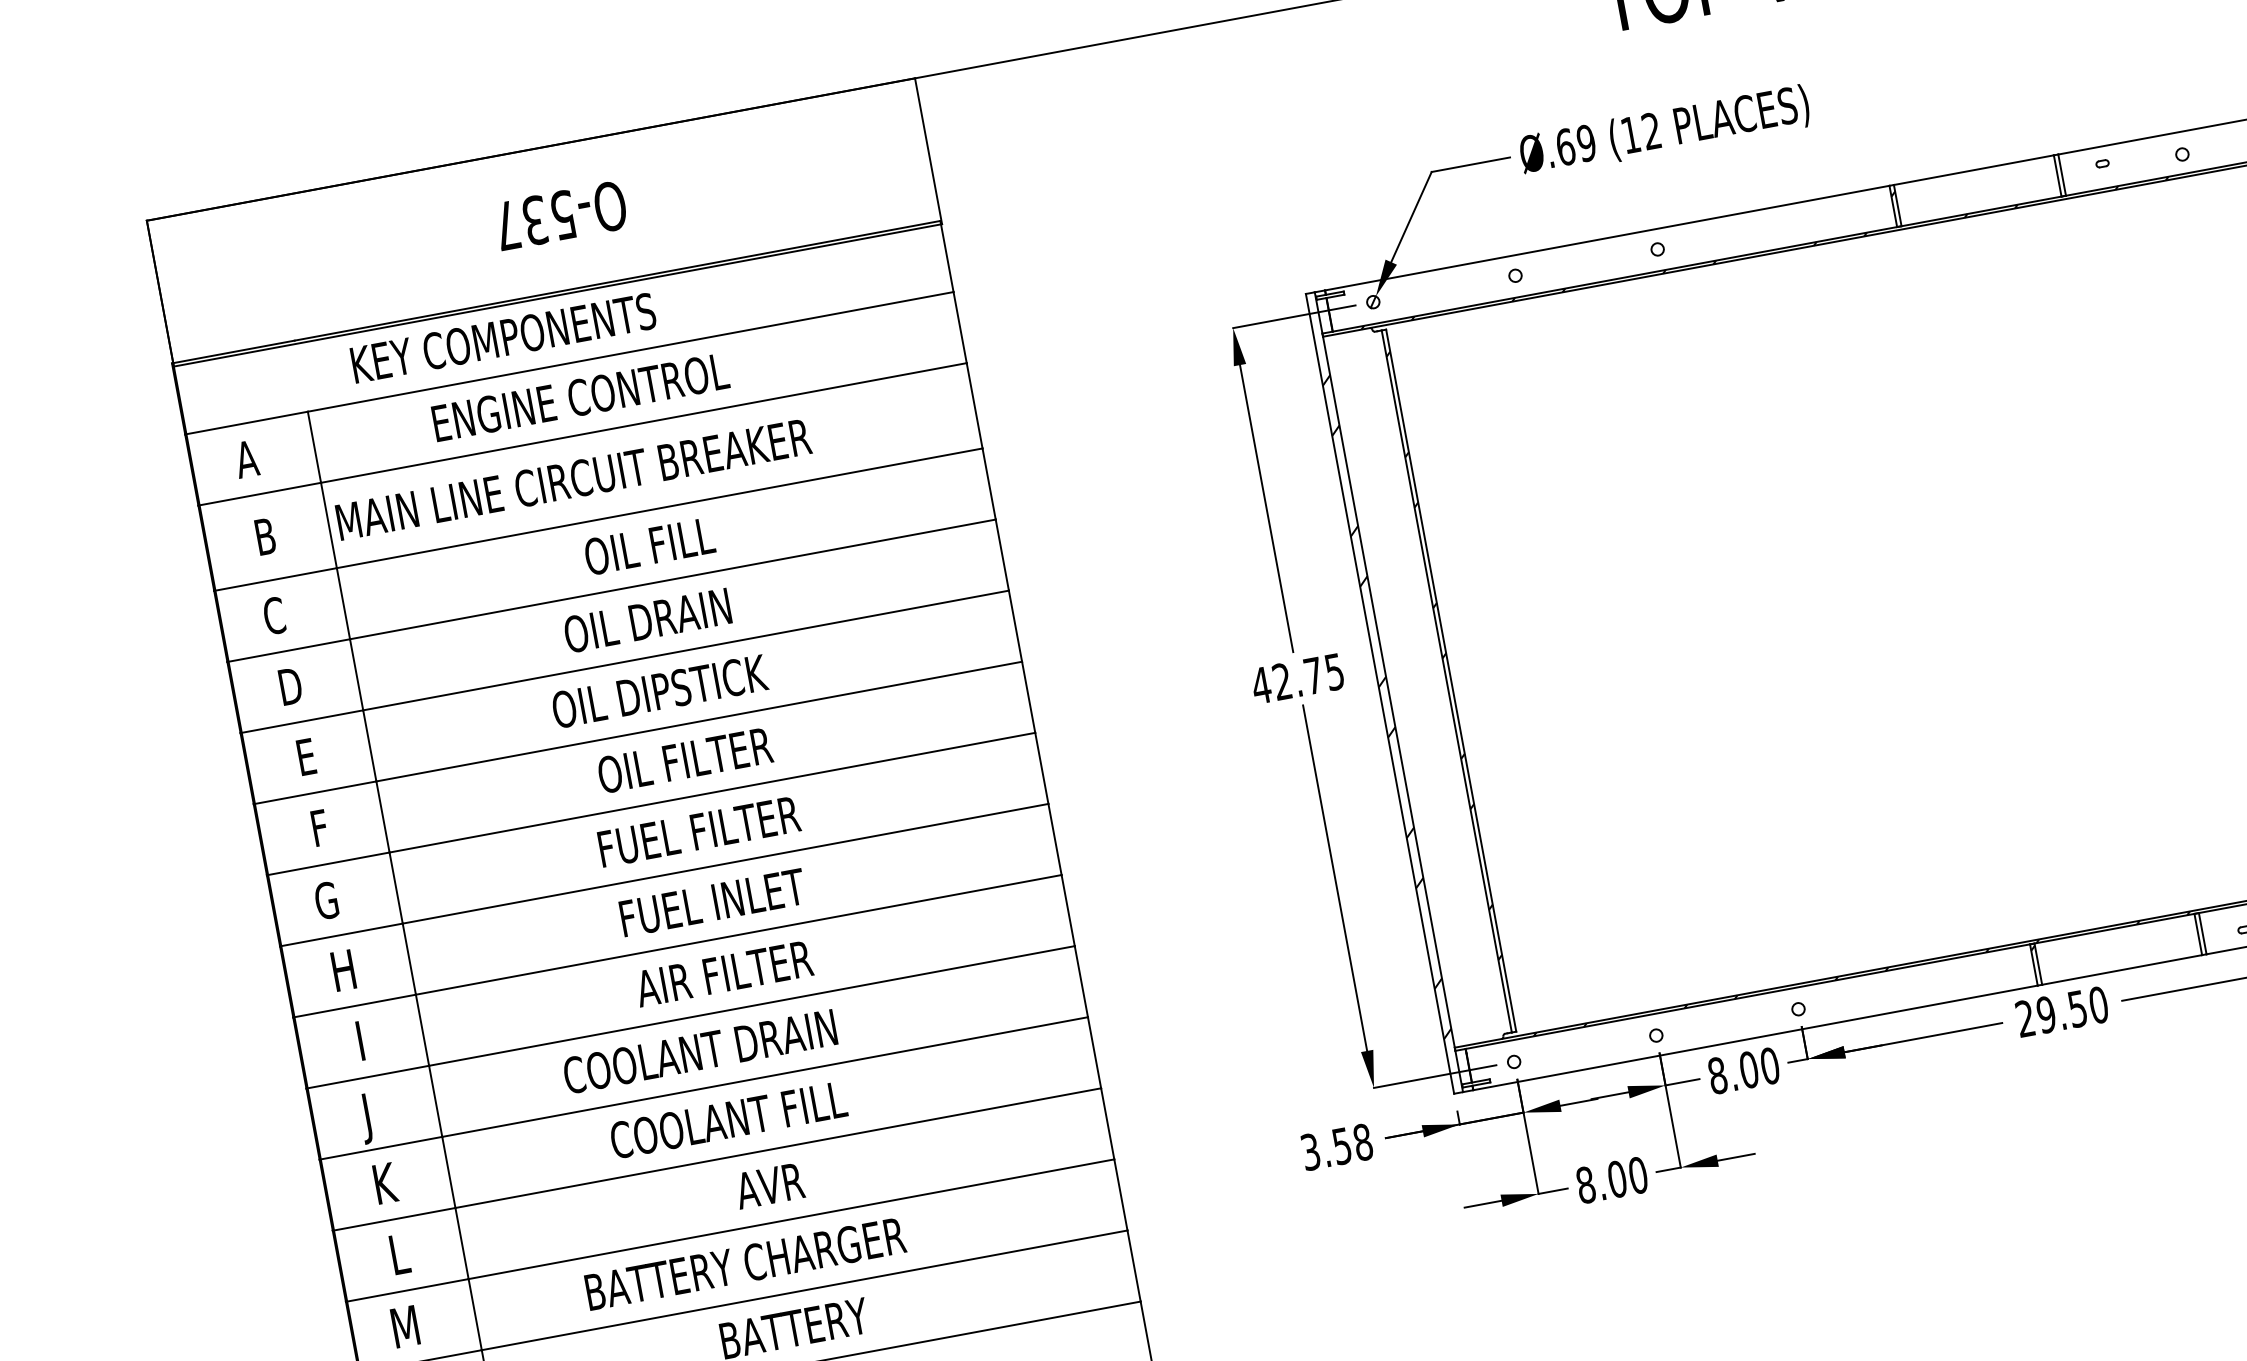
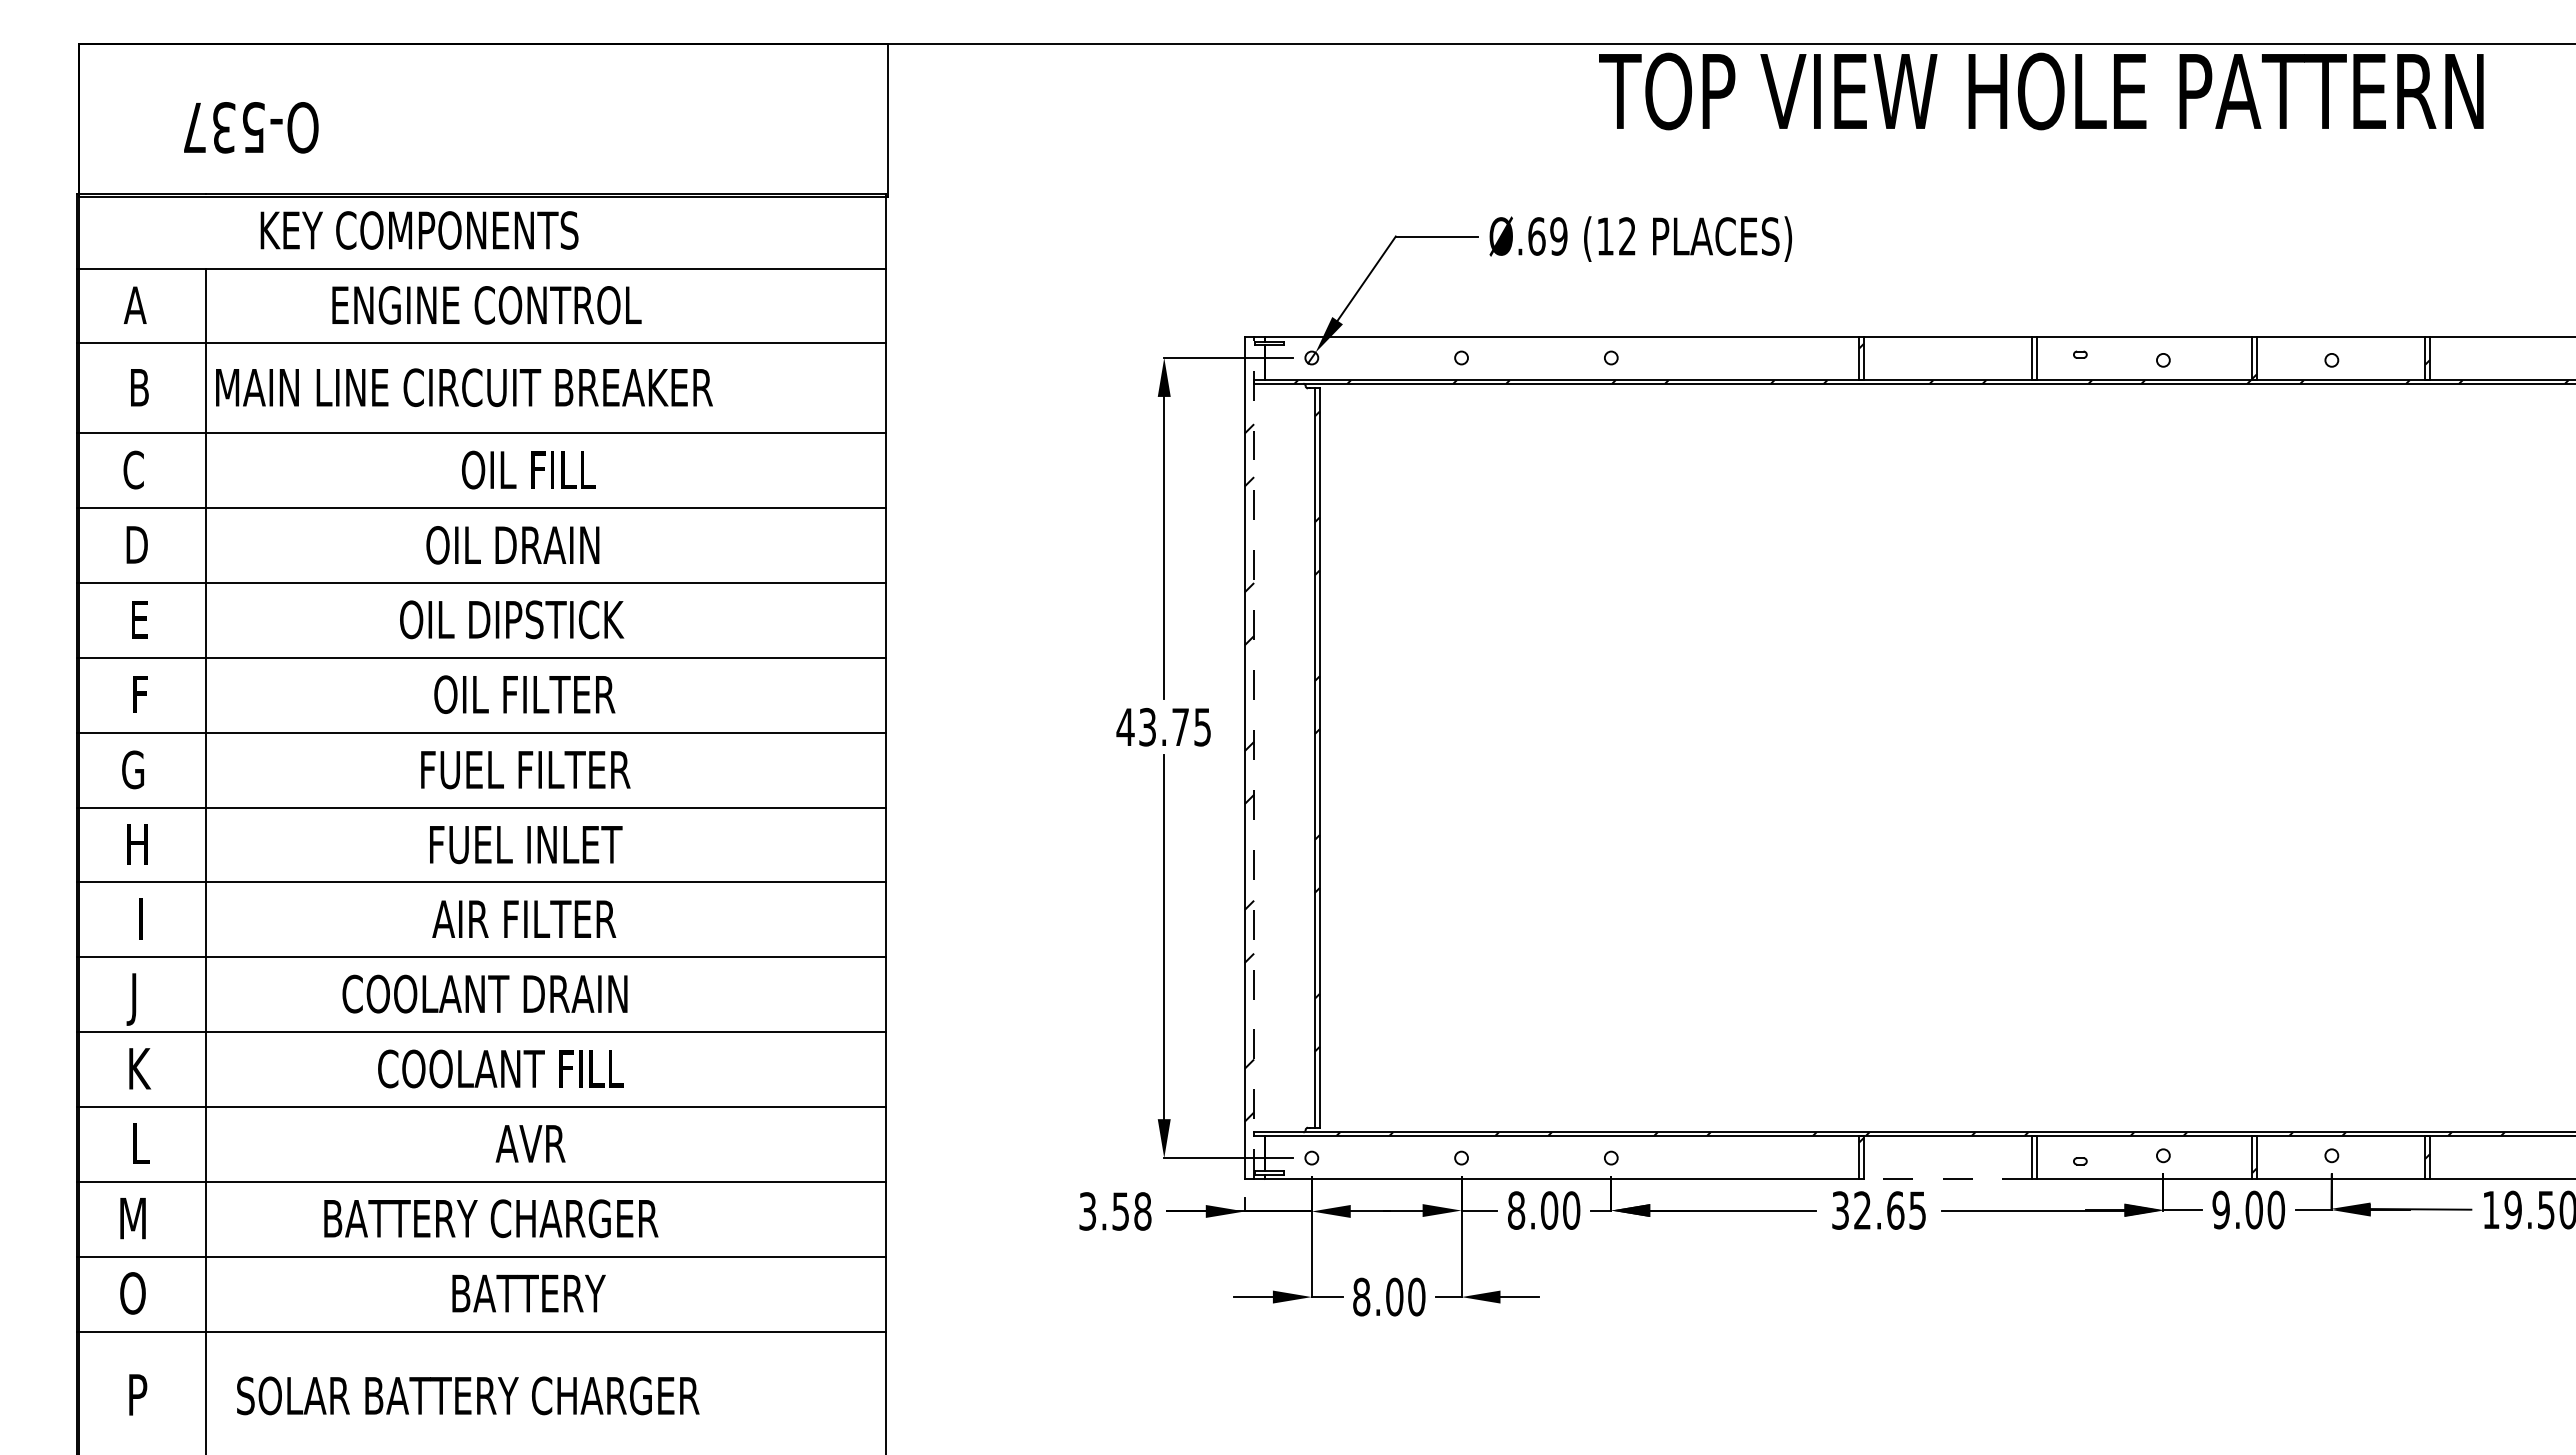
text: (561, 215) -> (251, 127), moved
text: (1282, 681) -> (1147, 727), 42.75 -> 43.75
line: (1389, 691) -> (1254, 757), solid -> dashed
line: (2121, 970) -> (1947, 1179), solid -> dashed
text: (2062, 1011) -> (1879, 1210), 29.50 -> 32.65

